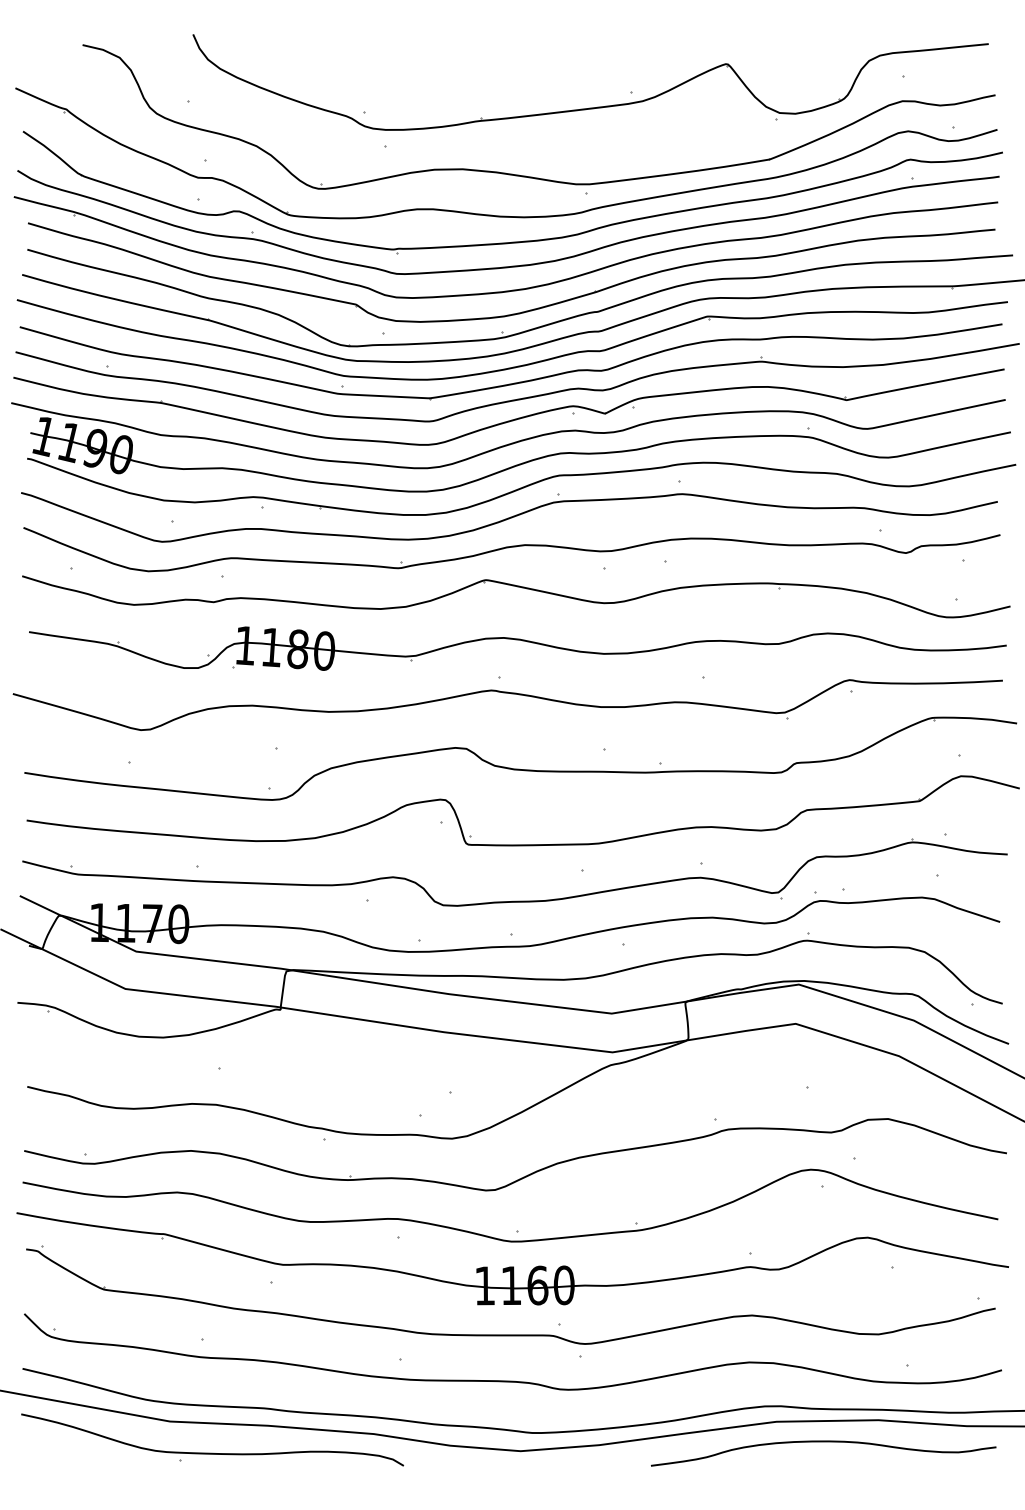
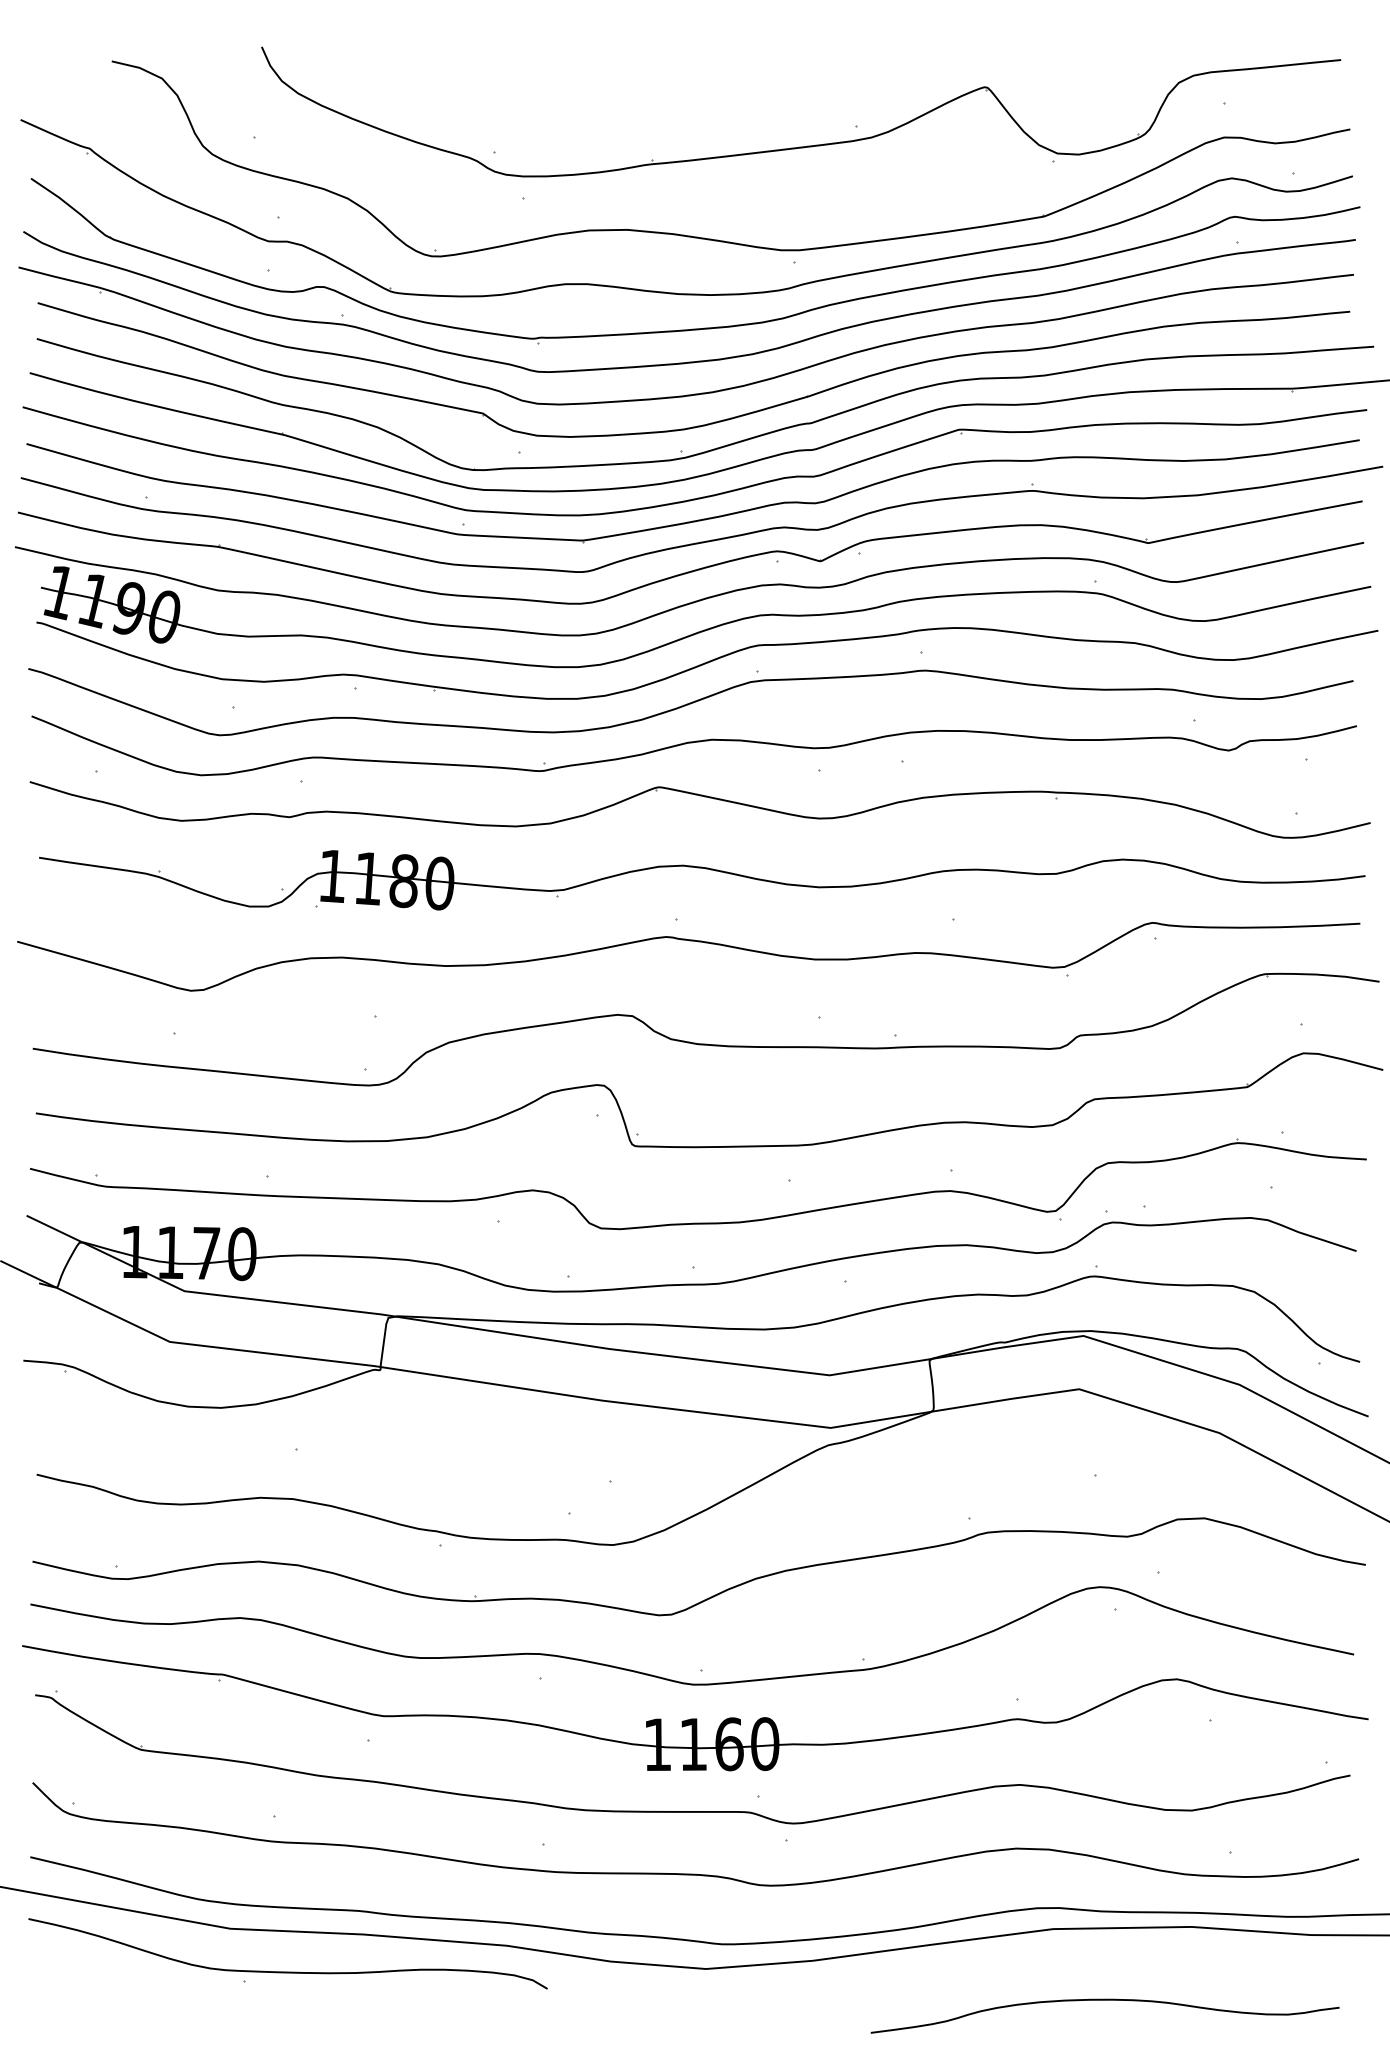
curve: (823, 1441) -> (1104, 2000), moved

